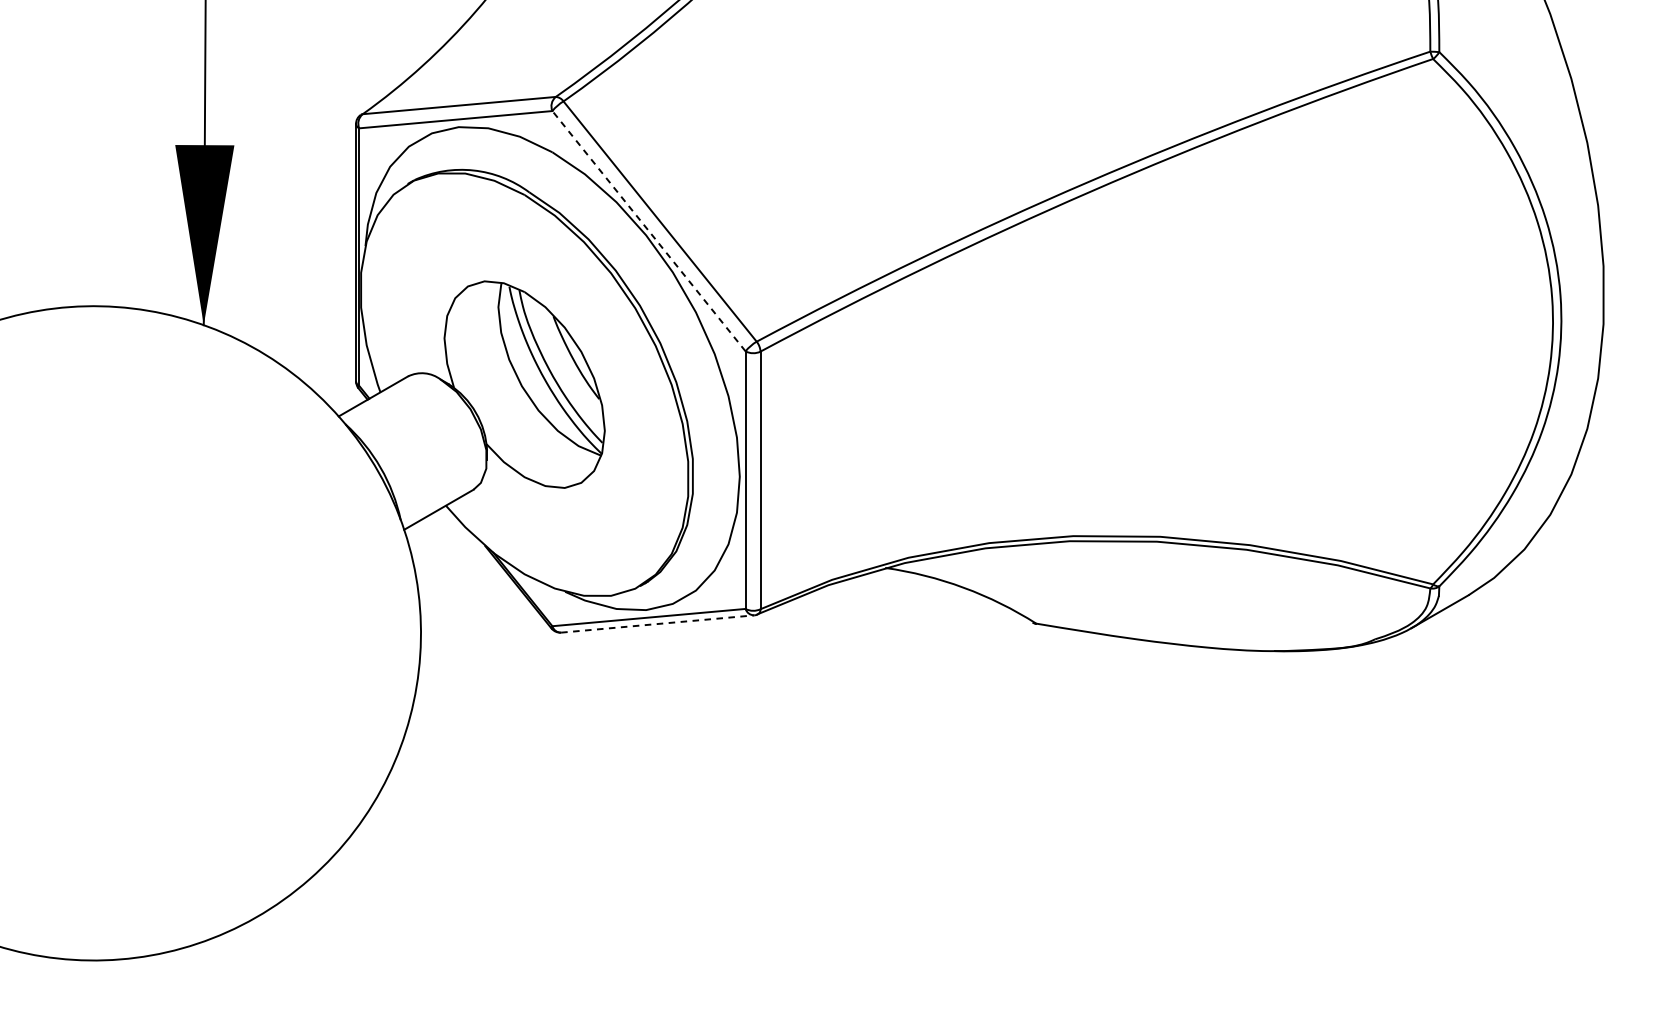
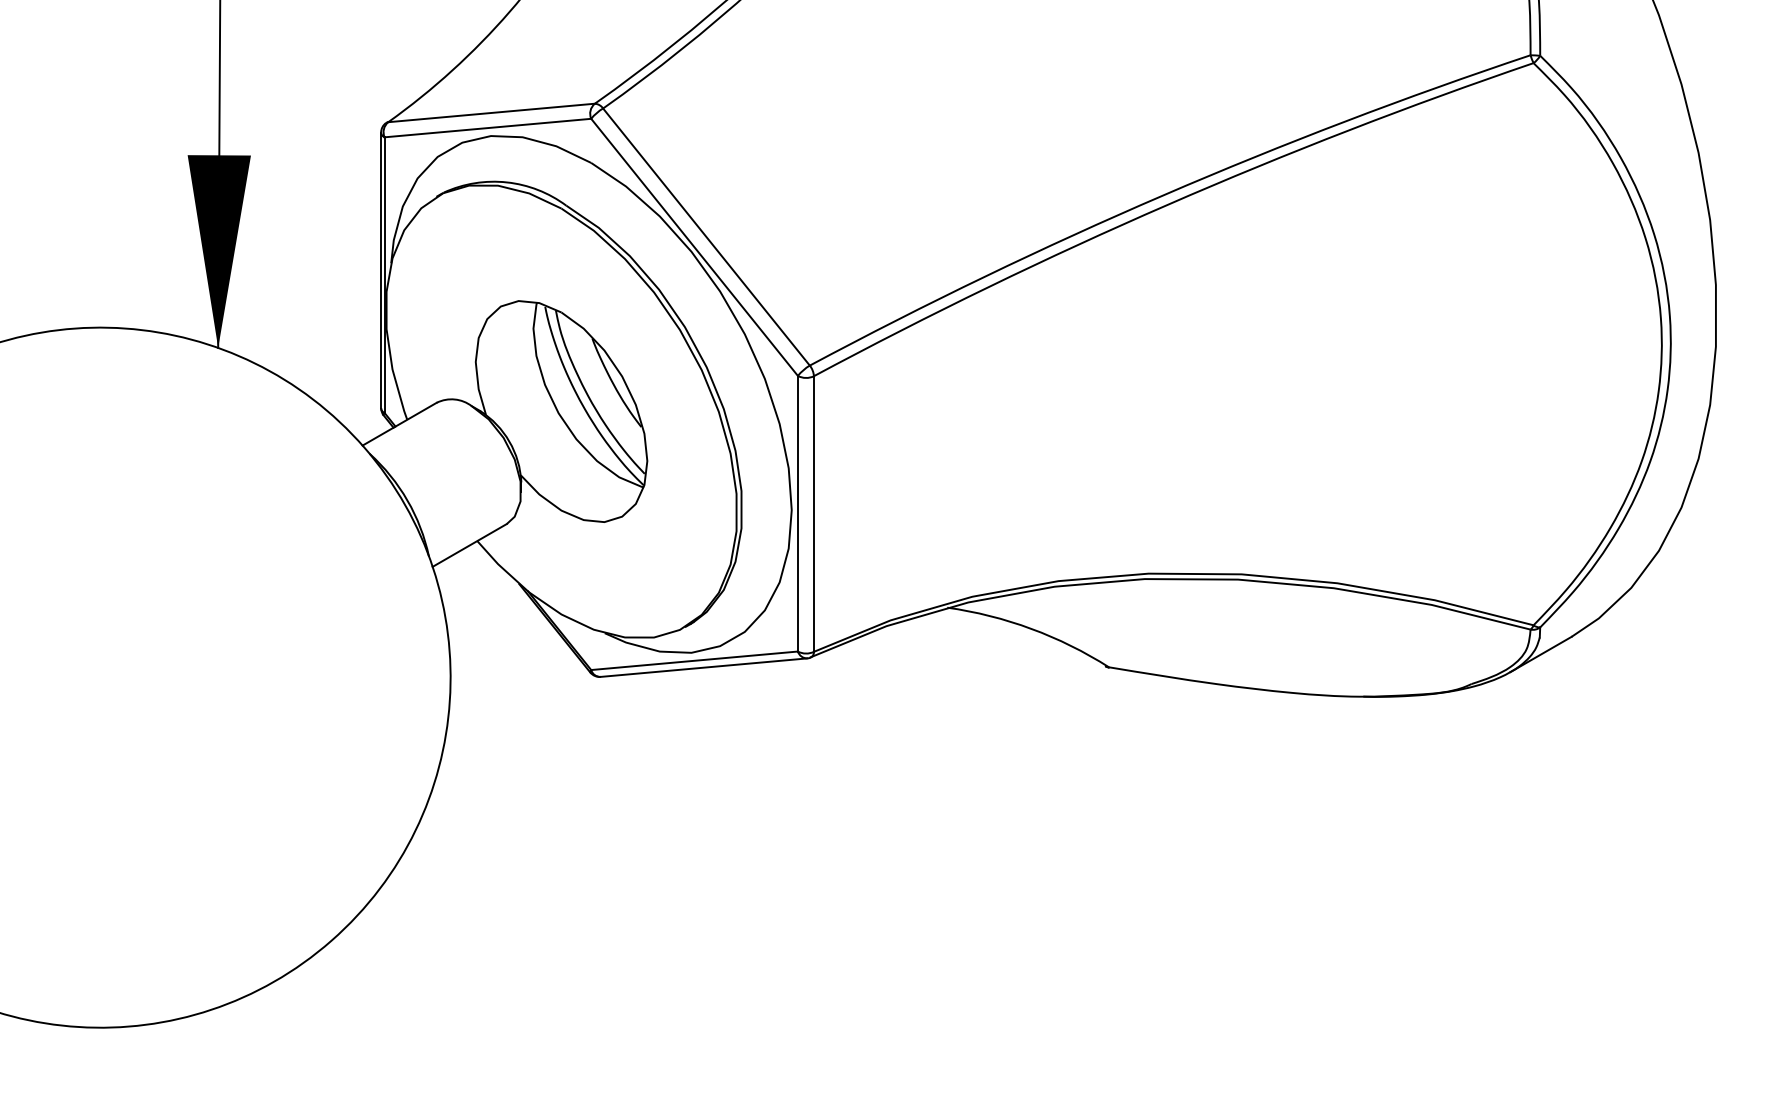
line: (648, 231) -> (694, 247), dashed -> solid
line: (657, 623) -> (703, 667), dashed -> solid

